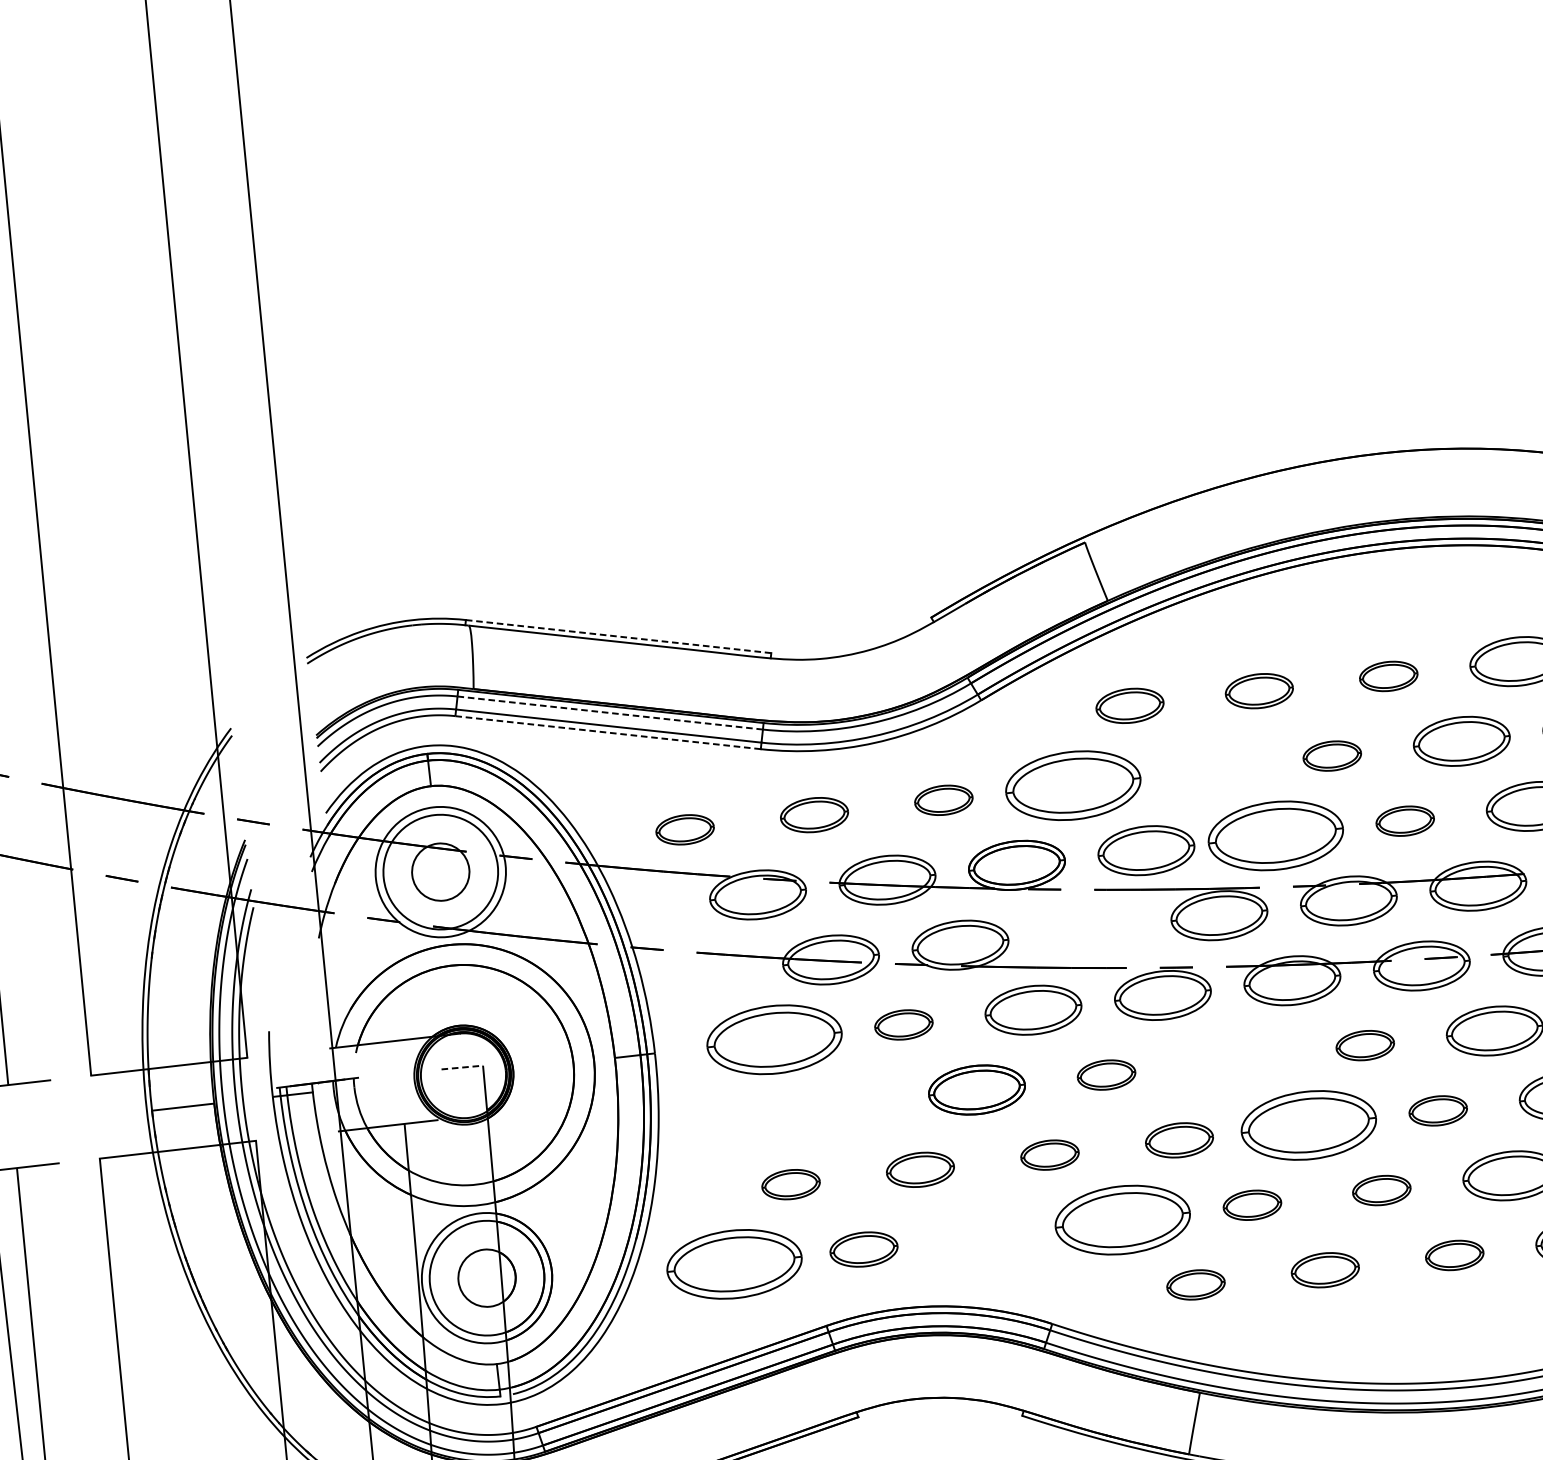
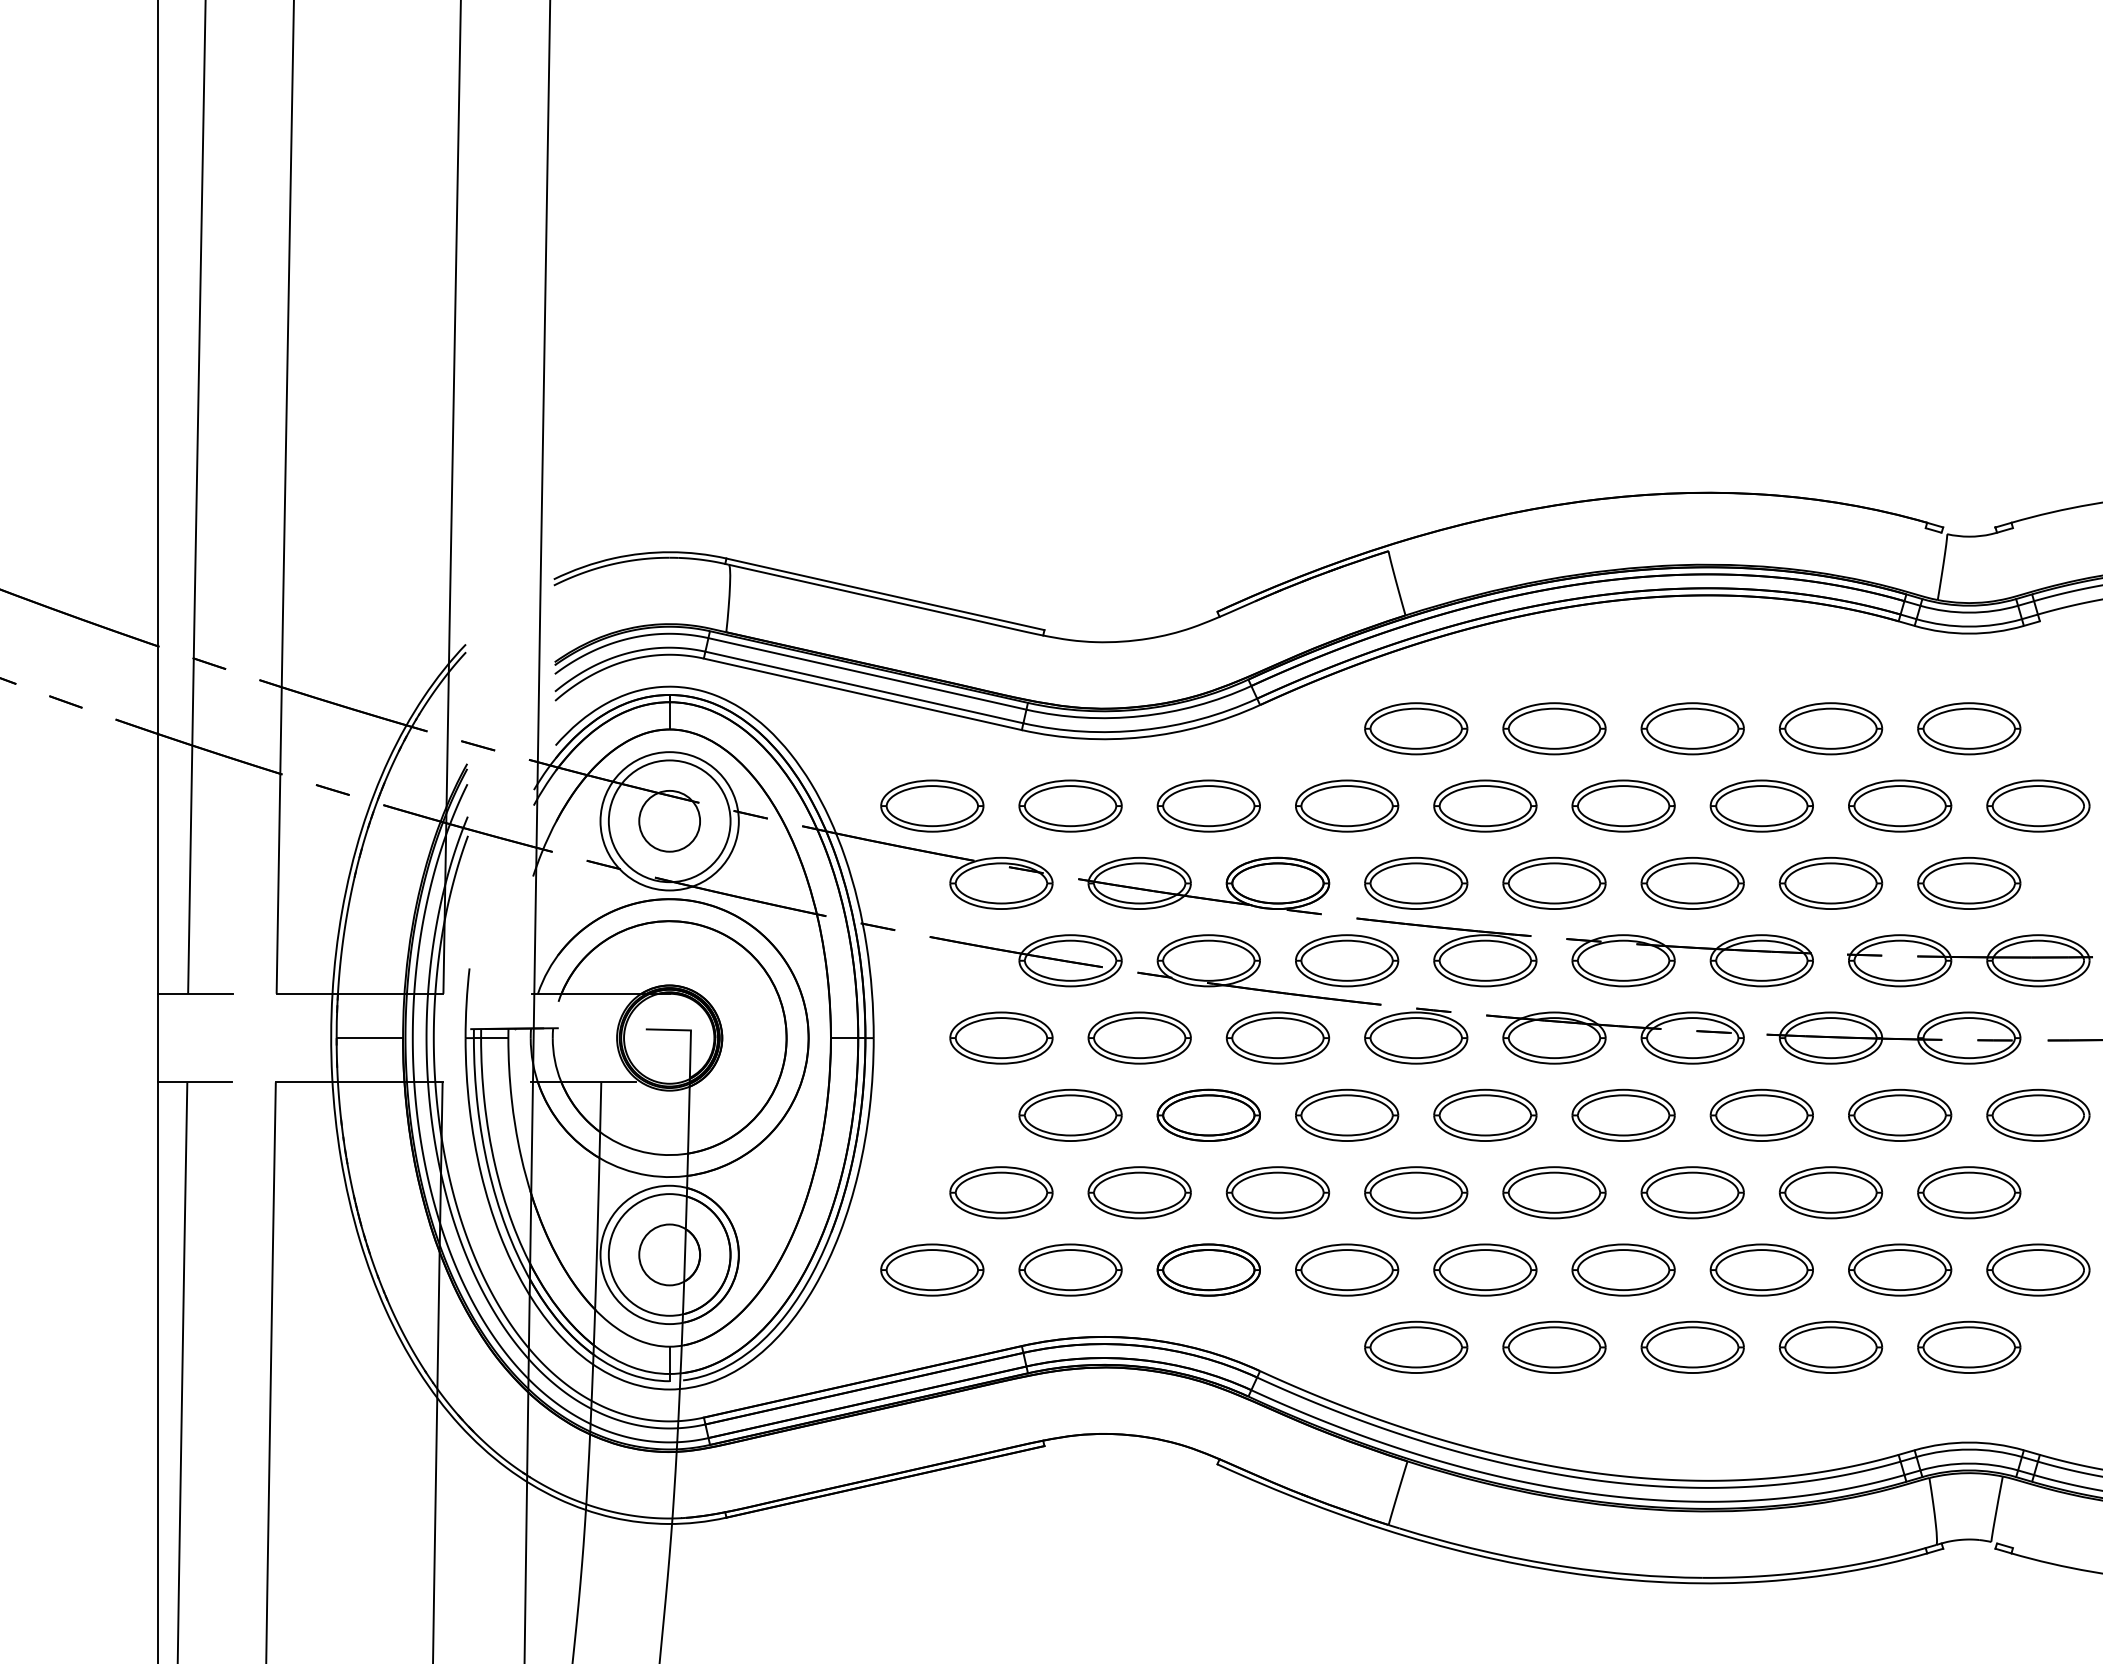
line: (618, 636) -> (885, 594), dashed -> solid
part: (1388, 676) -> (1692, 728), size x1.67
part: (1259, 690) -> (1554, 728), size x1.43
part: (1130, 705) -> (1416, 728), size x1.43
line: (610, 712) -> (867, 673), dashed -> solid
line: (607, 732) -> (862, 694), dashed -> solid
part: (1332, 755) -> (1623, 805), size x1.67
part: (1202, 770) -> (1485, 805), added
part: (1073, 785) -> (1347, 805), size x0.71
part: (943, 799) -> (1208, 805), size x1.67
part: (814, 814) -> (1070, 805), size x1.43
part: (1405, 821) -> (1692, 883), size x1.67
part: (685, 829) -> (932, 805), size x1.67
part: (1275, 835) -> (1554, 883), size x0.71
part: (1090, 930) -> (1347, 960), added
part: (903, 1024) -> (1139, 1037), size x1.67
part: (774, 1039) -> (1001, 1037), size x0.71
part: (1365, 1044) -> (1623, 1114), size x1.67
part: (1235, 1059) -> (1485, 1114), added
line: (462, 1067) -> (669, 1029), dashed -> solid
part: (1106, 1074) -> (1347, 1114), size x1.67
part: (847, 1103) -> (1070, 1114), added
part: (1438, 1110) -> (1692, 1192), size x1.67
part: (1308, 1125) -> (1554, 1192), size x0.71
part: (1179, 1140) -> (1416, 1192), size x1.43
part: (1049, 1154) -> (1277, 1192), size x1.67
part: (920, 1169) -> (1139, 1192), size x1.43
part: (791, 1184) -> (1001, 1192), size x1.67
part: (1381, 1190) -> (1623, 1269), size x1.67
part: (1252, 1204) -> (1485, 1269), size x1.67
part: (1123, 1219) -> (1347, 1269), size x0.71
part: (993, 1234) -> (1208, 1269), added
part: (863, 1249) -> (1070, 1269), size x1.43
part: (1454, 1254) -> (1692, 1346), size x1.67
part: (734, 1263) -> (932, 1269), size x0.71
part: (1325, 1269) -> (1554, 1346), size x1.43
part: (1196, 1284) -> (1416, 1346), size x1.67

